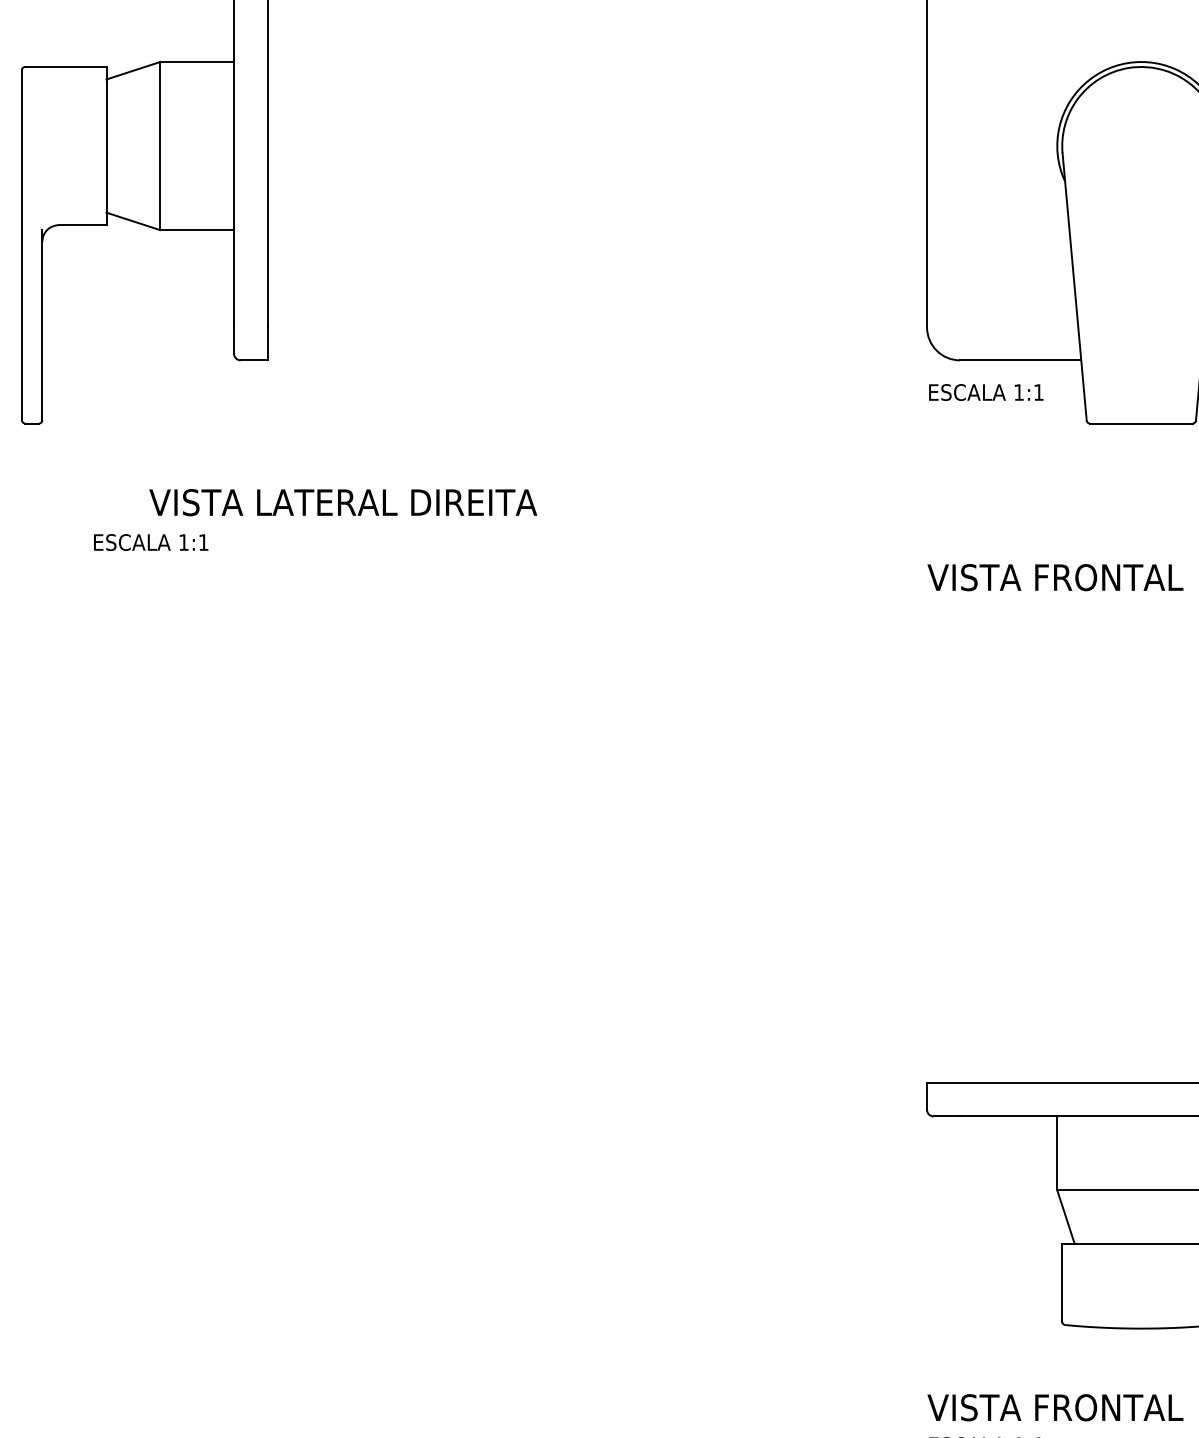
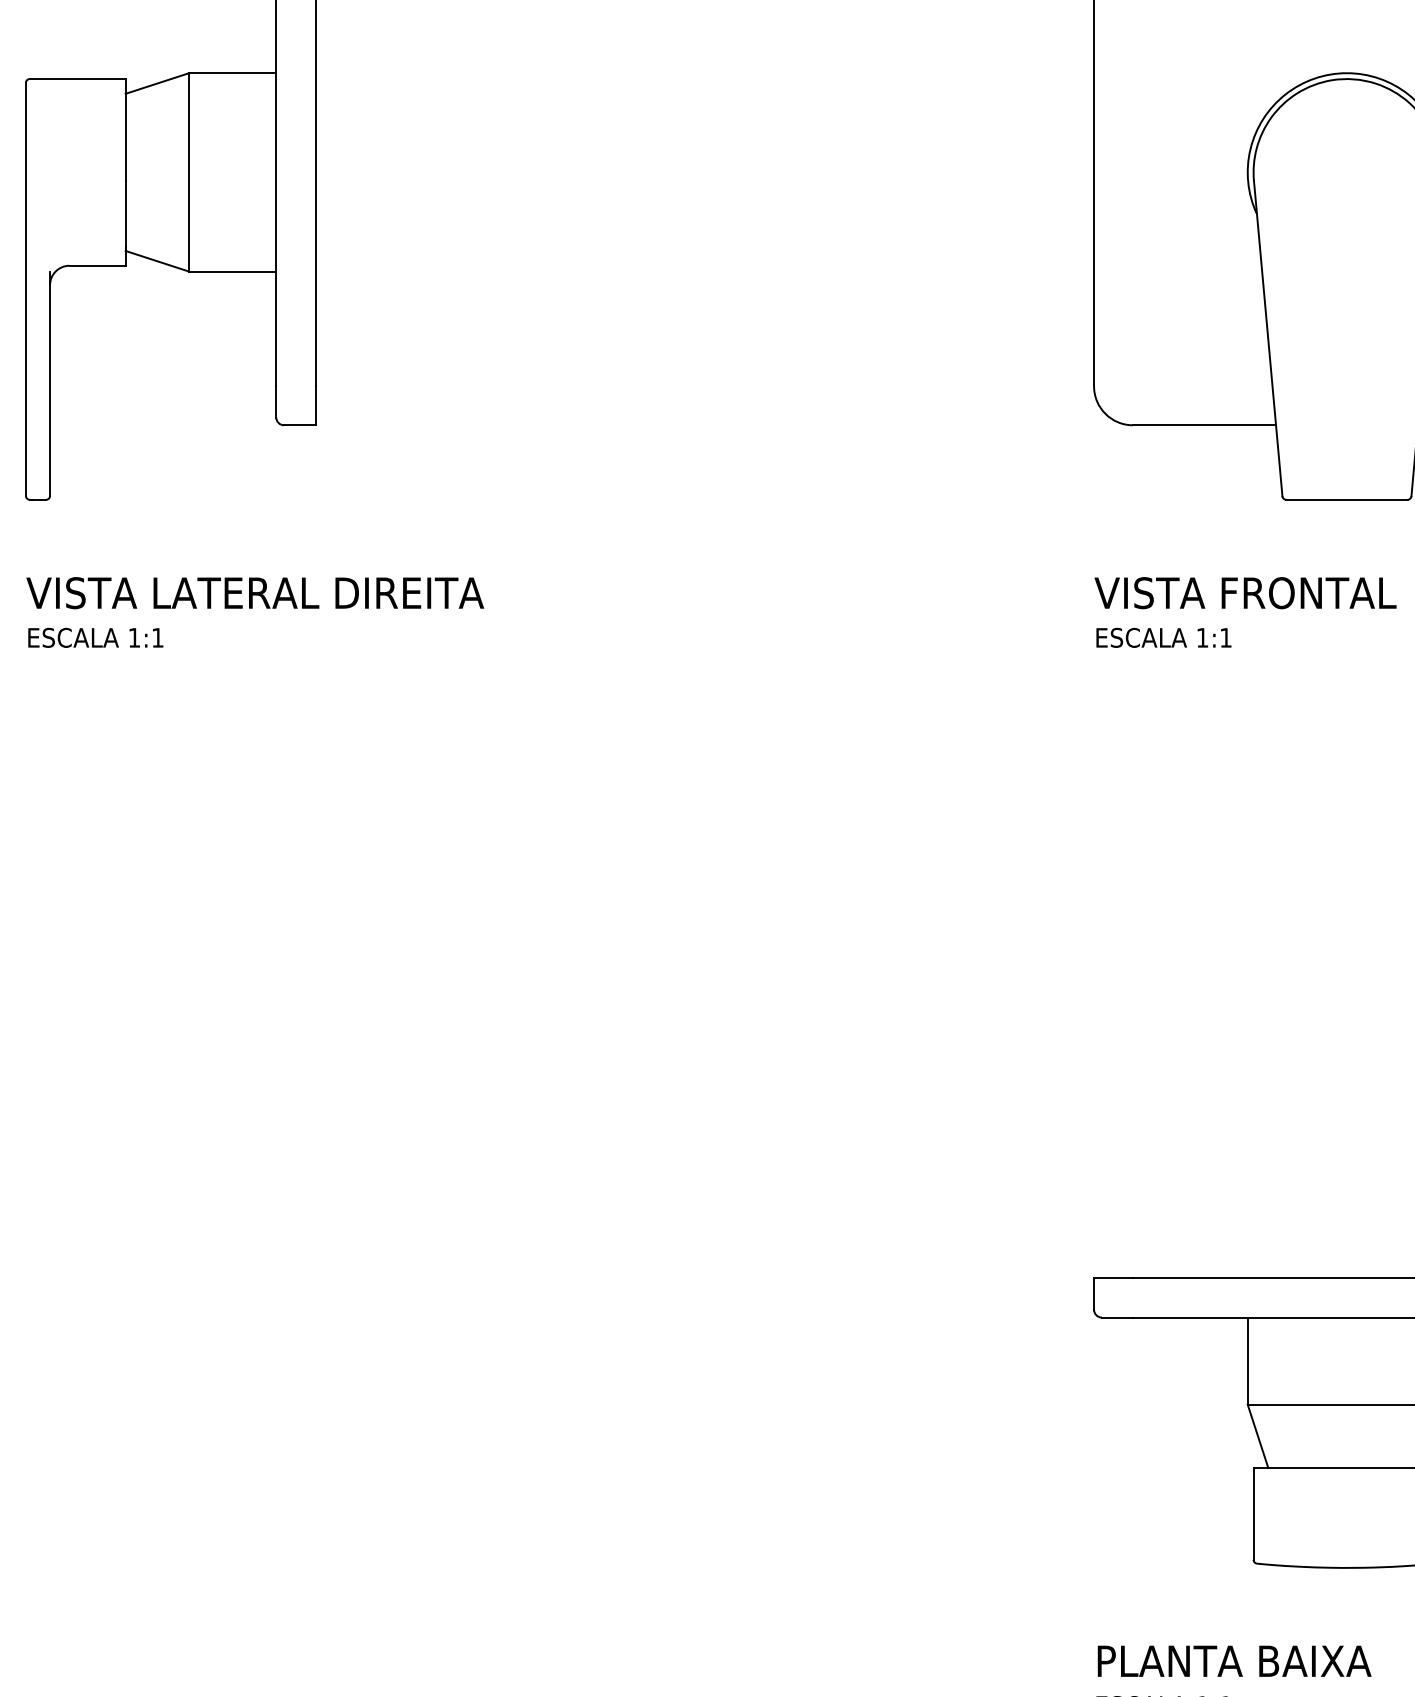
text: (986, 392) -> (1164, 637), moved
text: (343, 502) -> (255, 593), moved
text: (151, 542) -> (96, 637), moved
text: (1055, 577) -> (1245, 593), moved
text: (1055, 1407) -> (1245, 1660), VISTA FRONTAL -> PLANTA BAIXA

